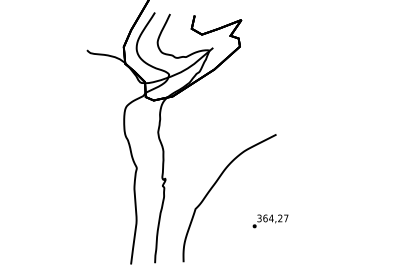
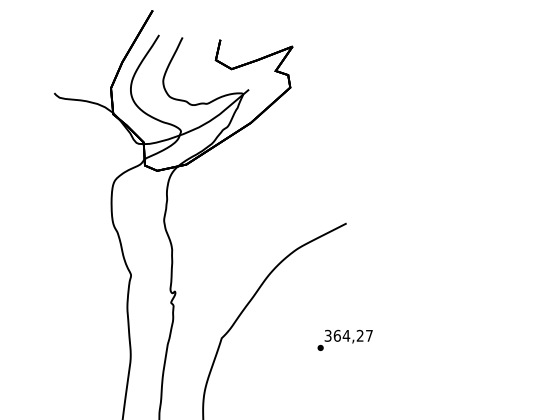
text: (270, 221) -> (345, 340), moved

